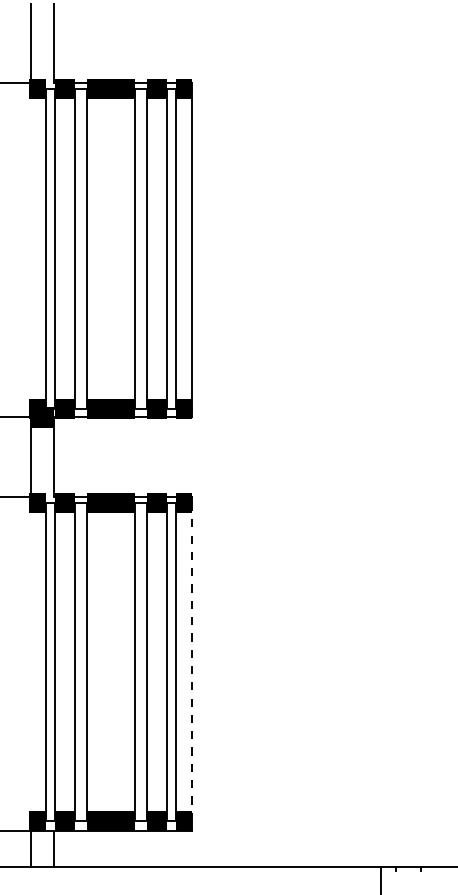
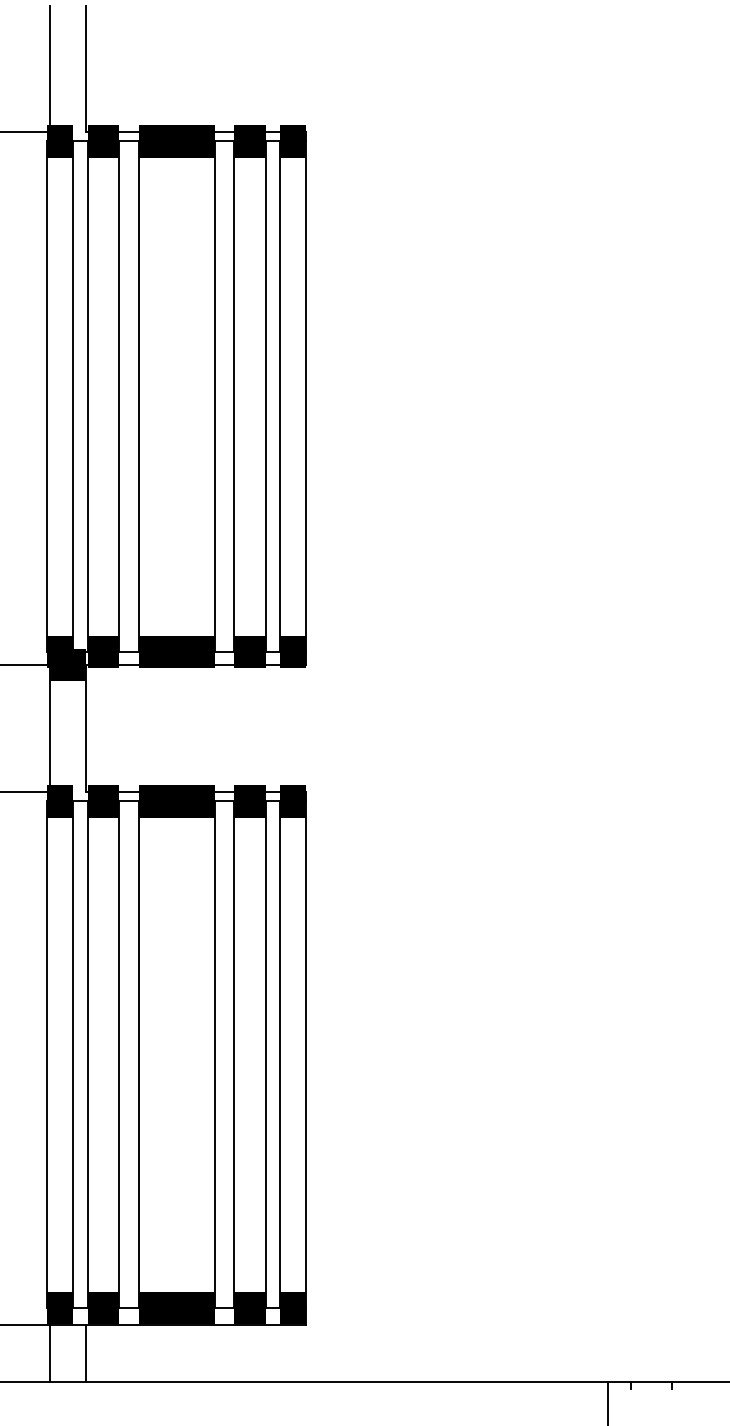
line: (29, 248) -> (47, 395), added
line: (29, 661) -> (47, 1054), added
line: (192, 661) -> (306, 1054), dashed -> solid

